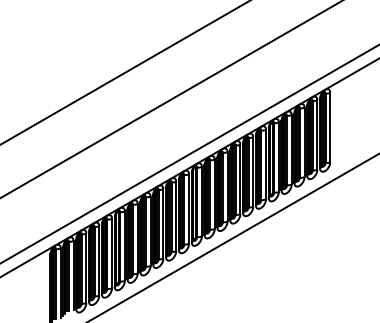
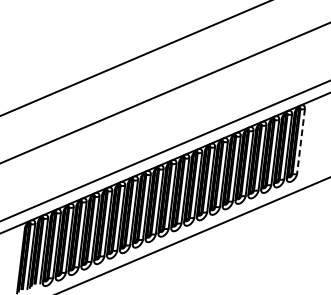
line: (330, 127) -> (301, 141), solid -> dashed

